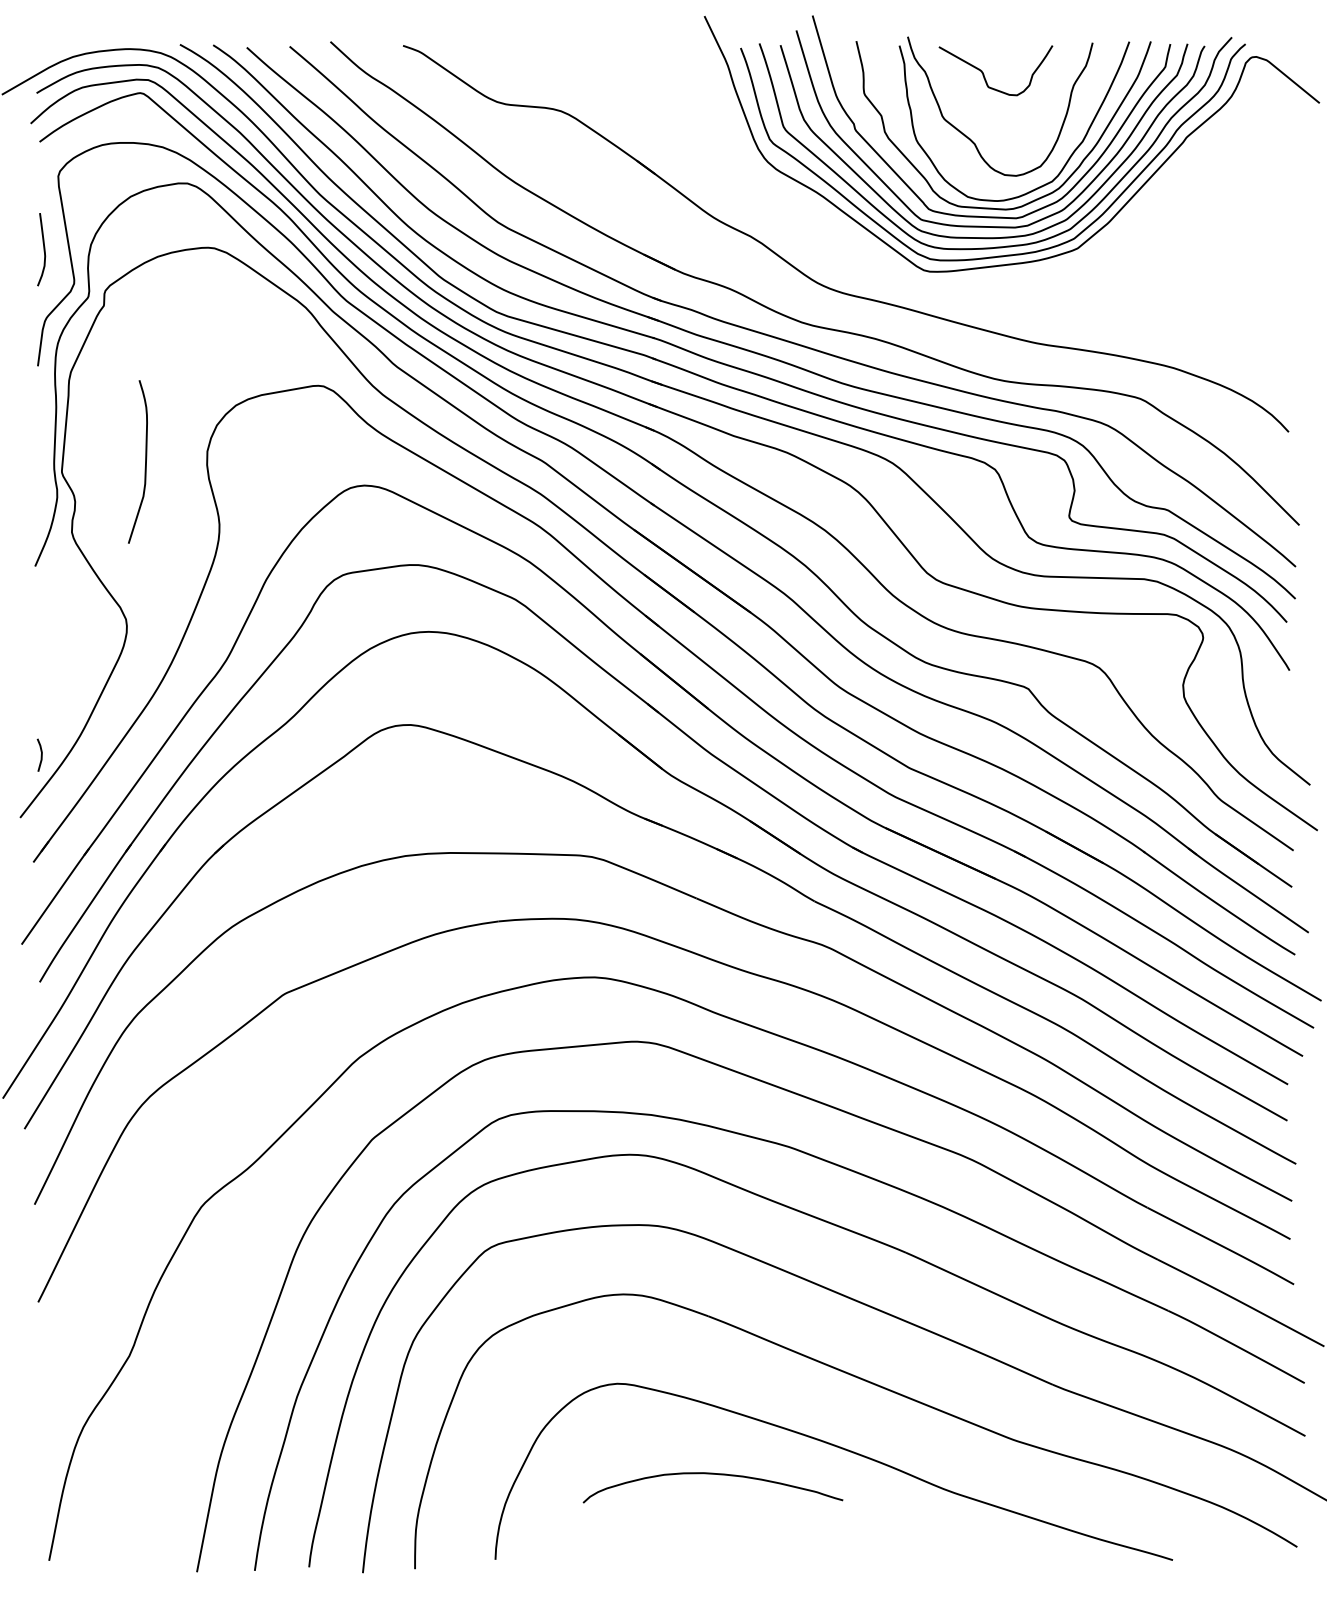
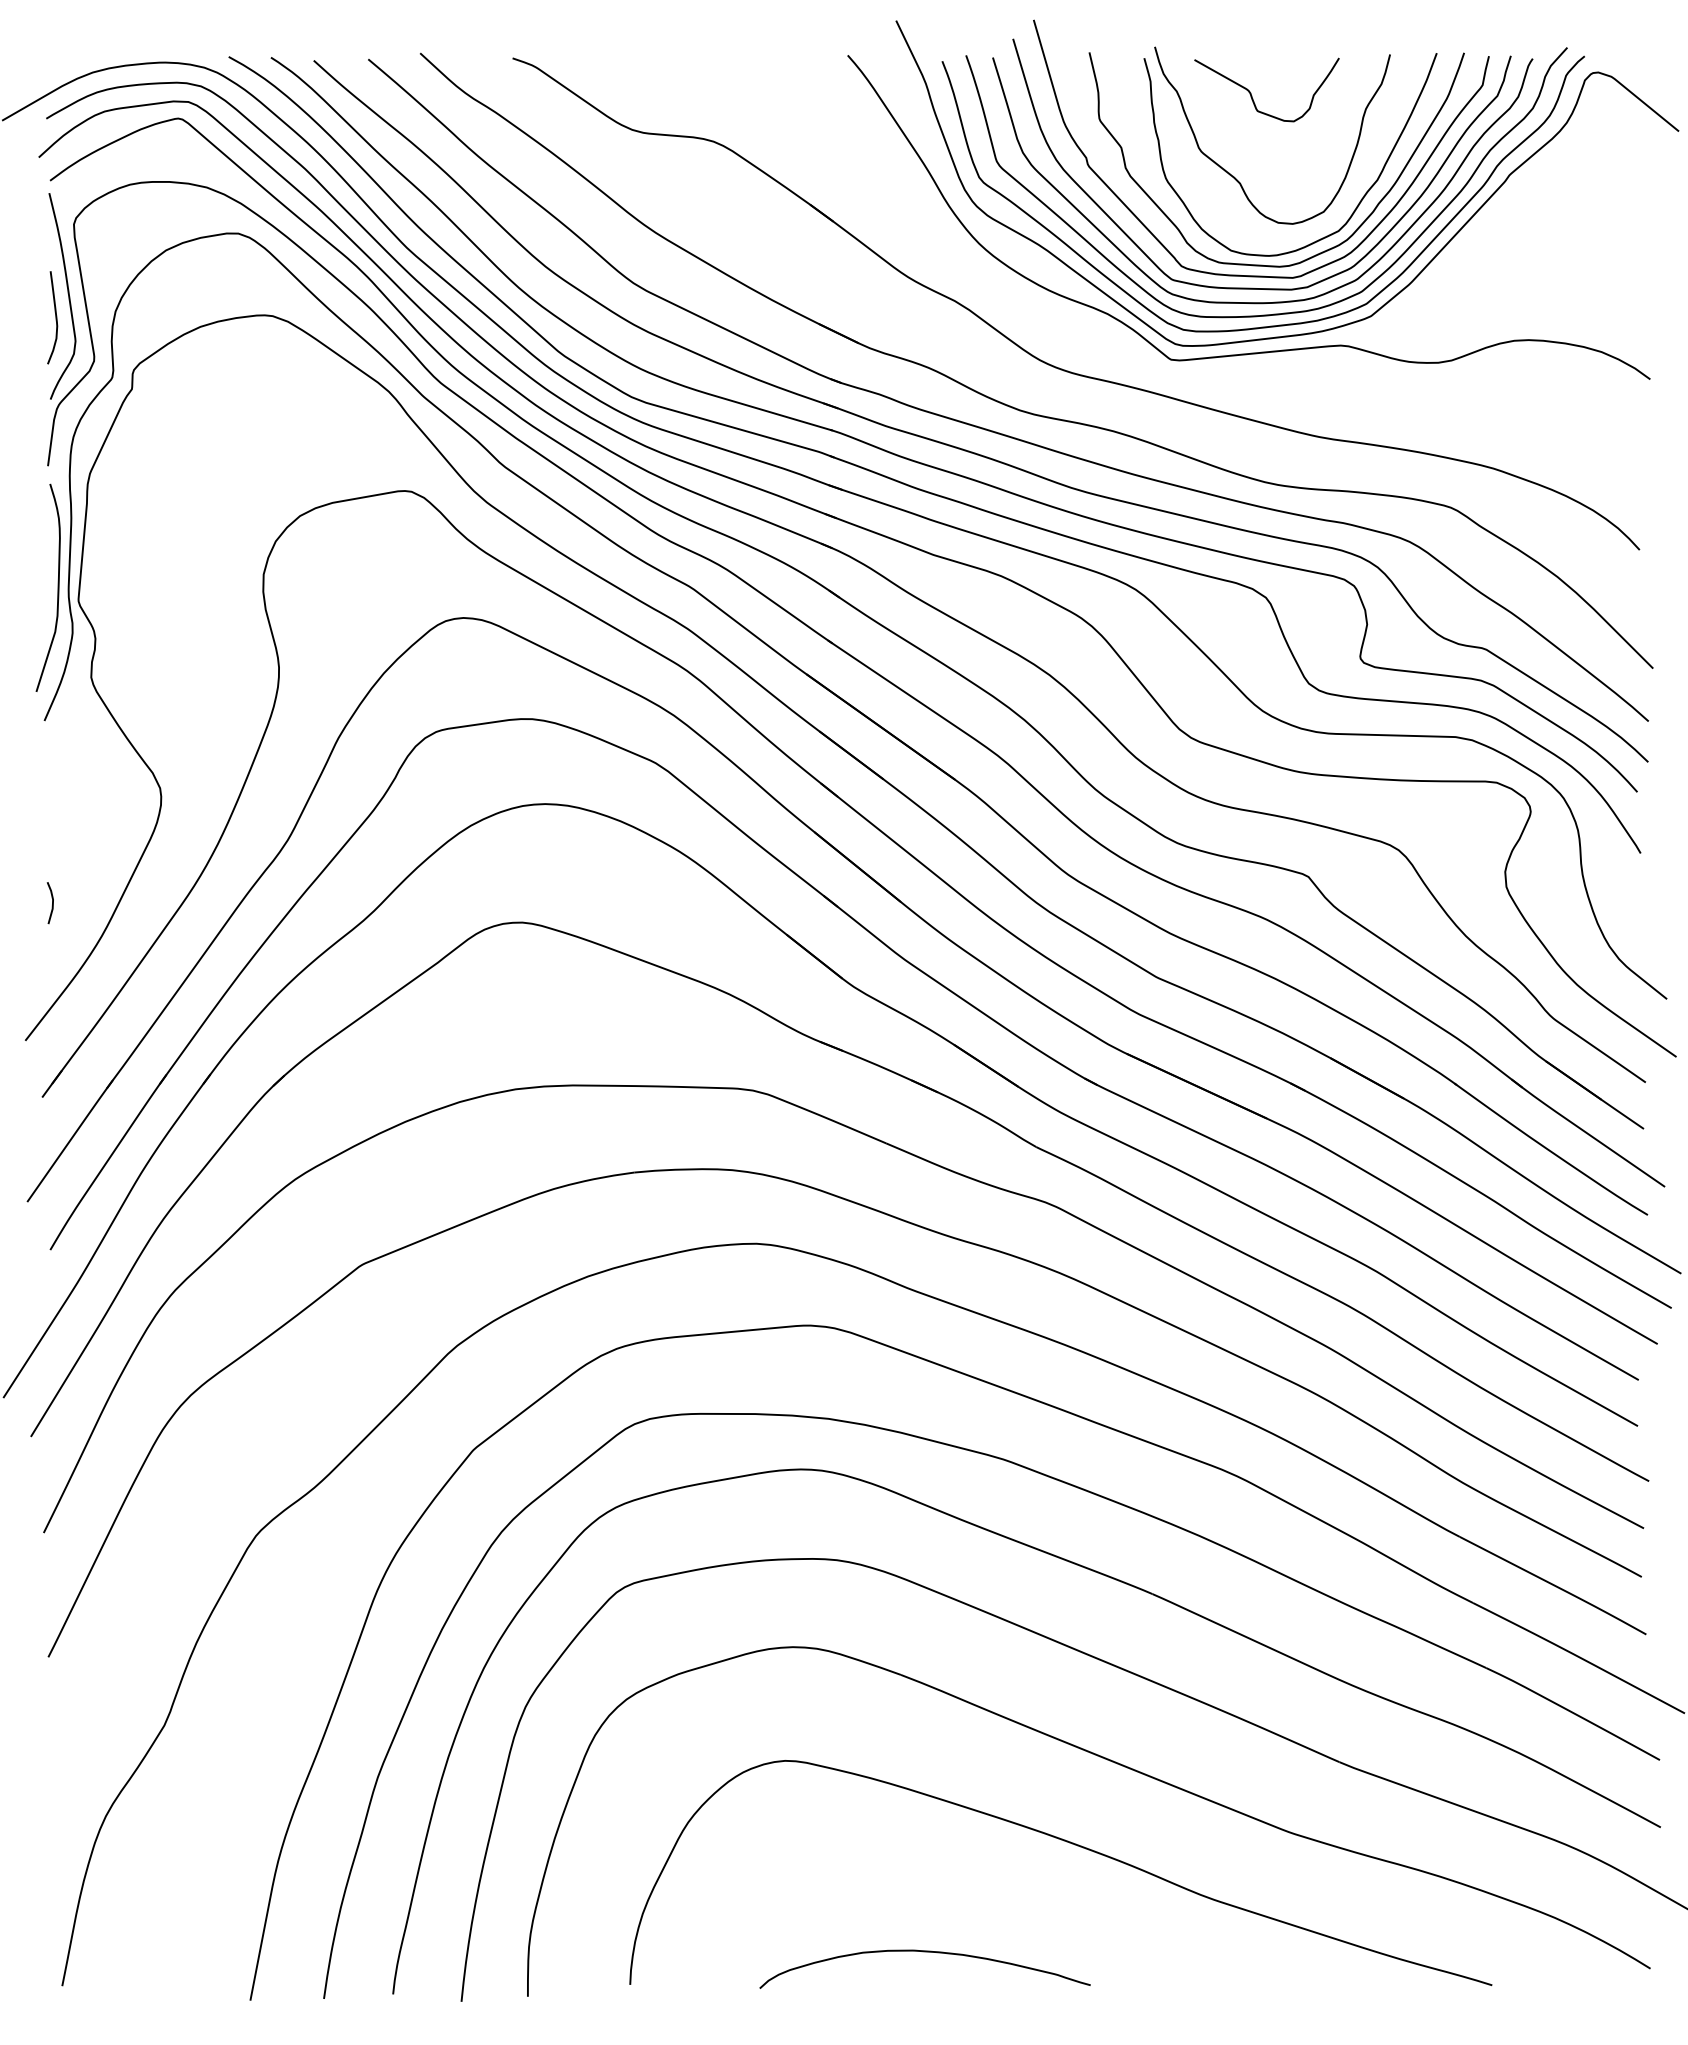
curve: (53, 230) -> (67, 293), added
curve: (991, 276) -> (1261, 351), added
curve: (145, 461) -> (57, 587), moved
line: (41, 755) -> (52, 903), moved
curve: (712, 1474) -> (924, 1952), moved

